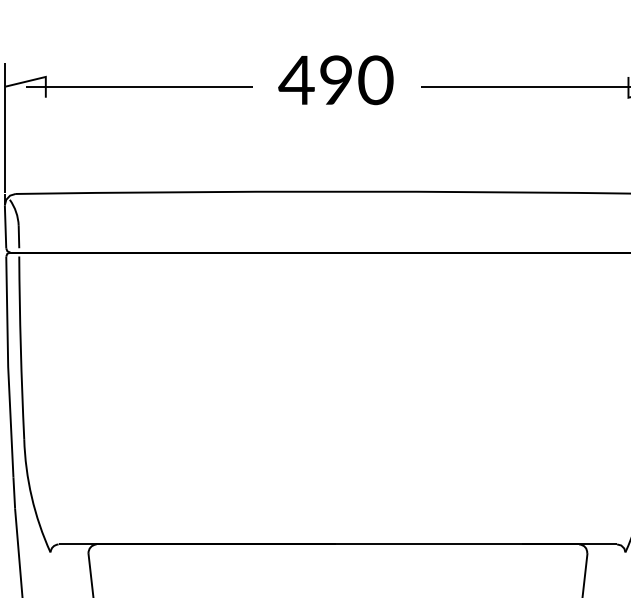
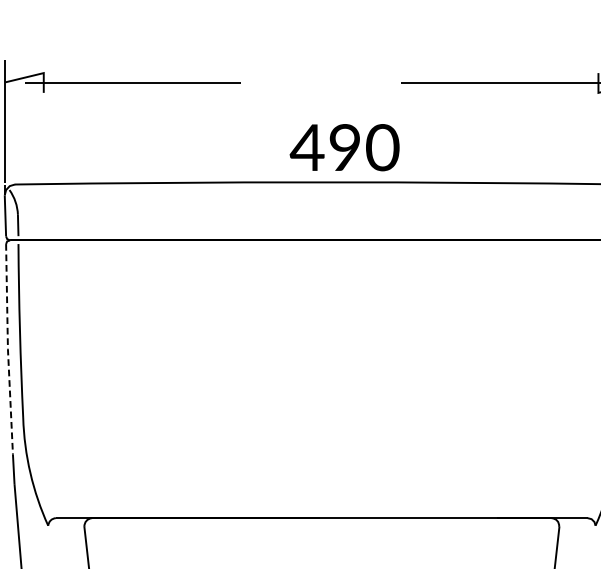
text: (335, 80) -> (344, 147), moved
line: (8, 366) -> (8, 348), solid -> dashed

